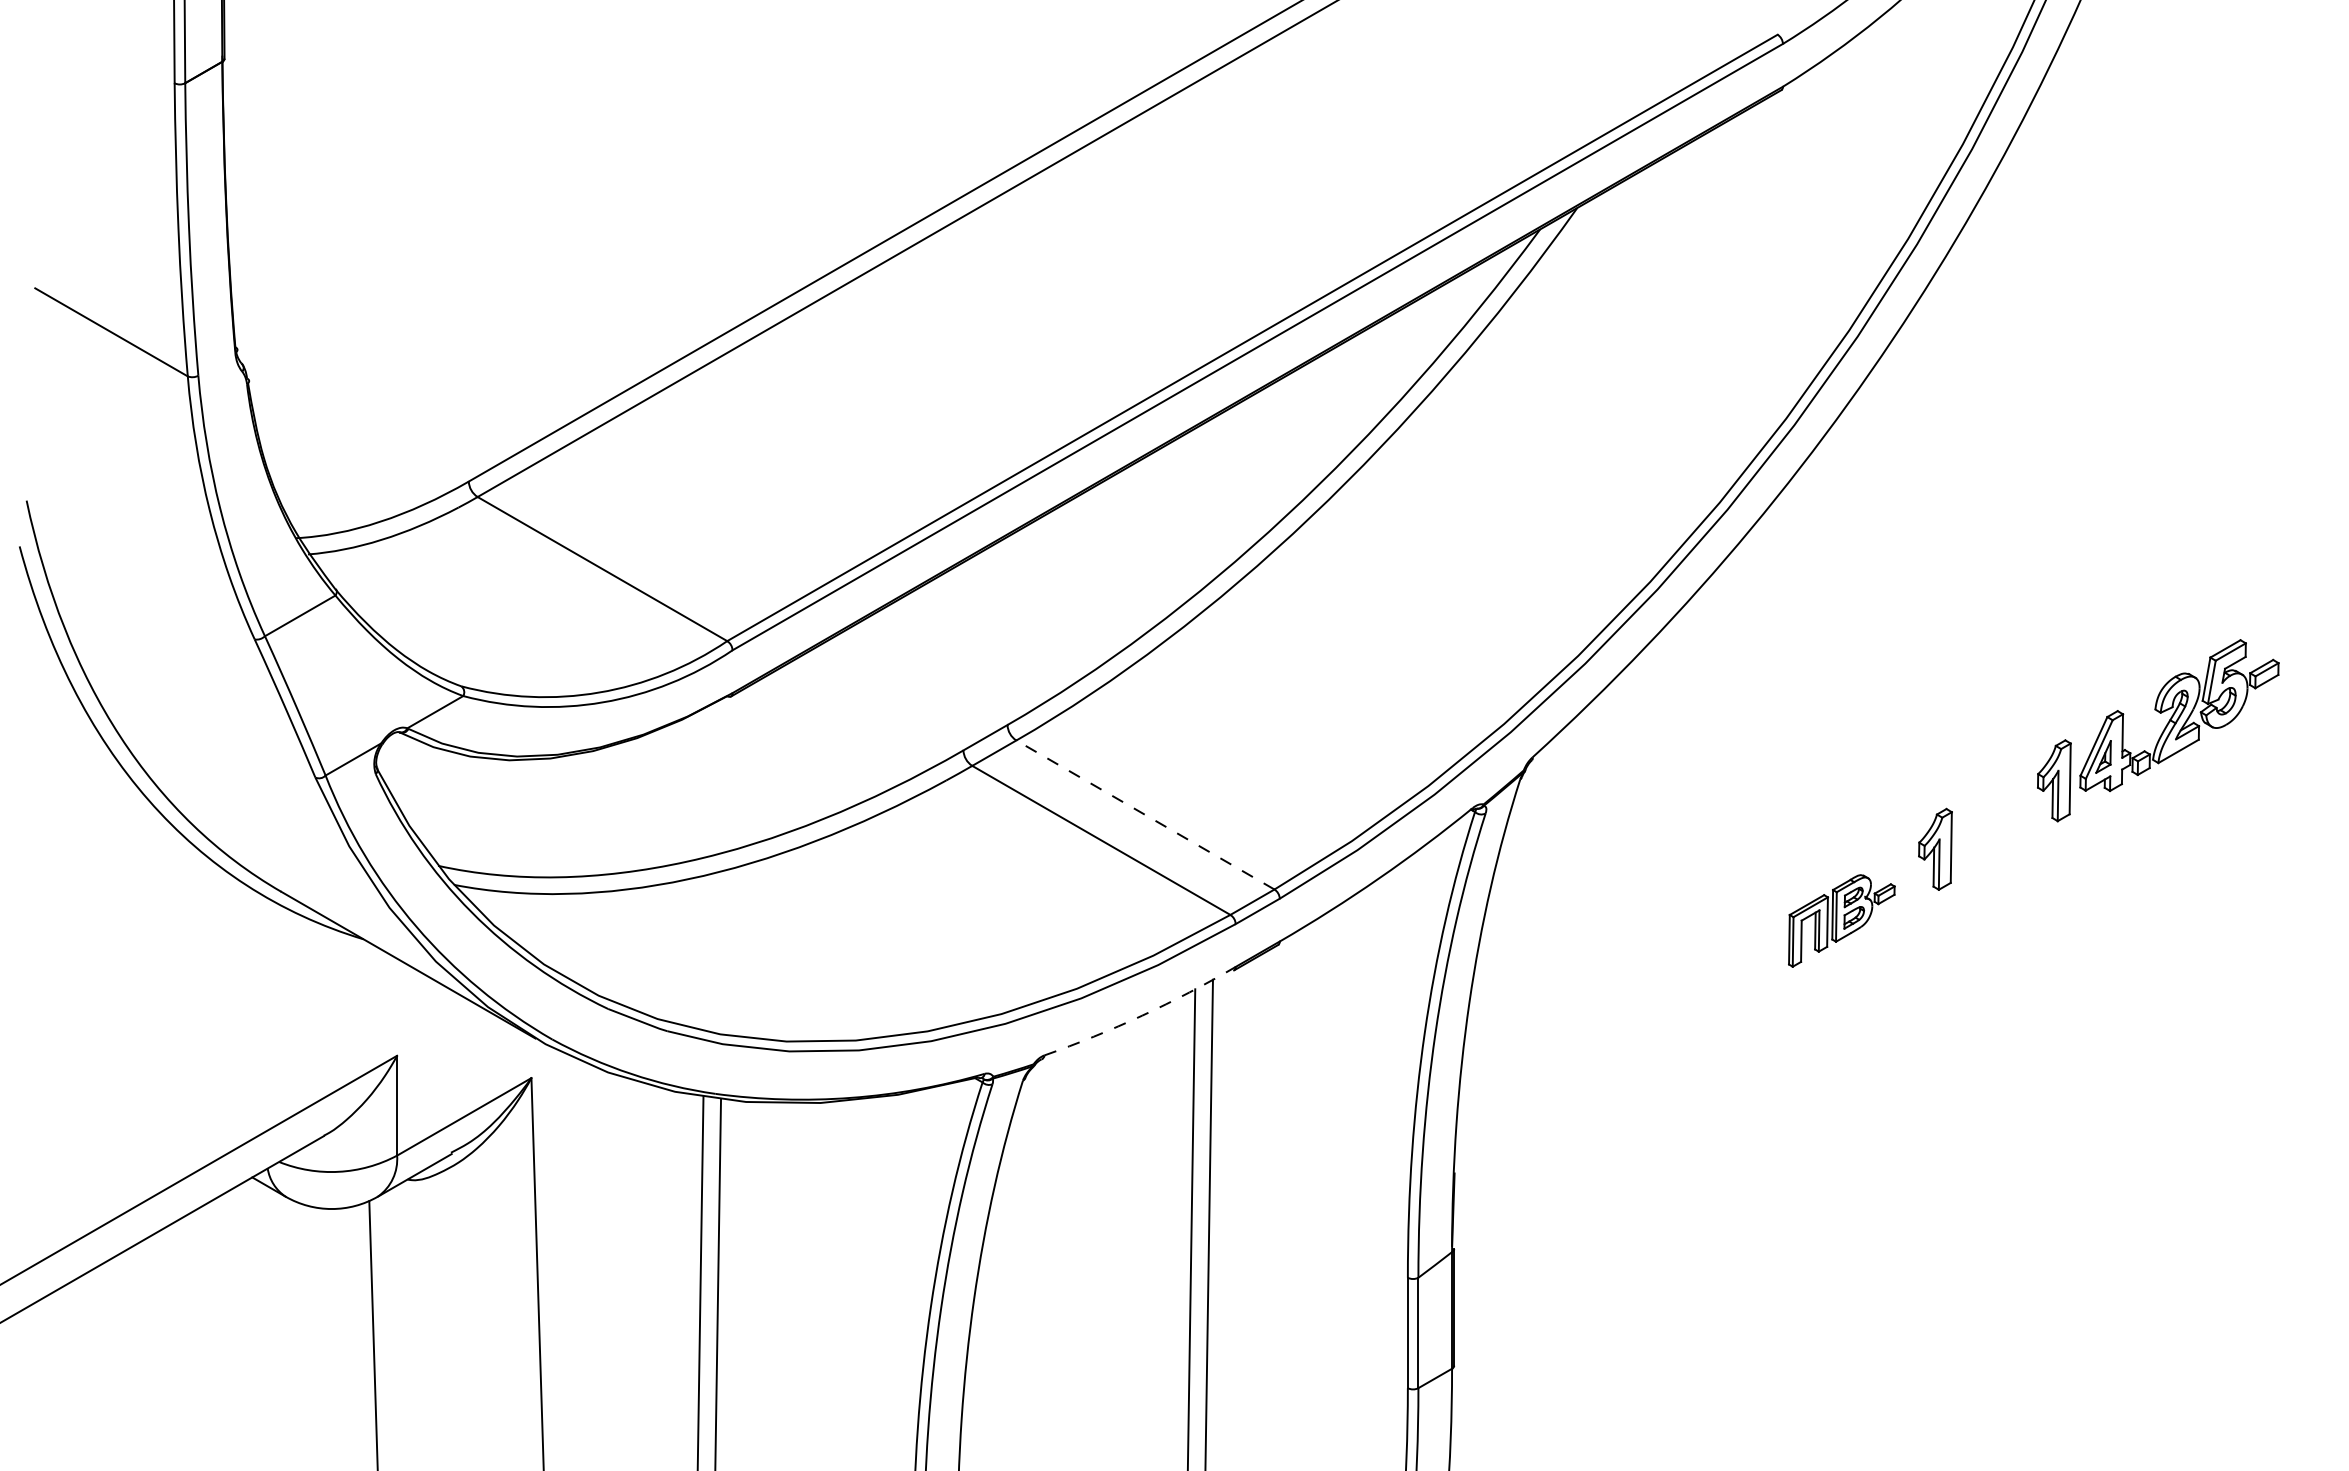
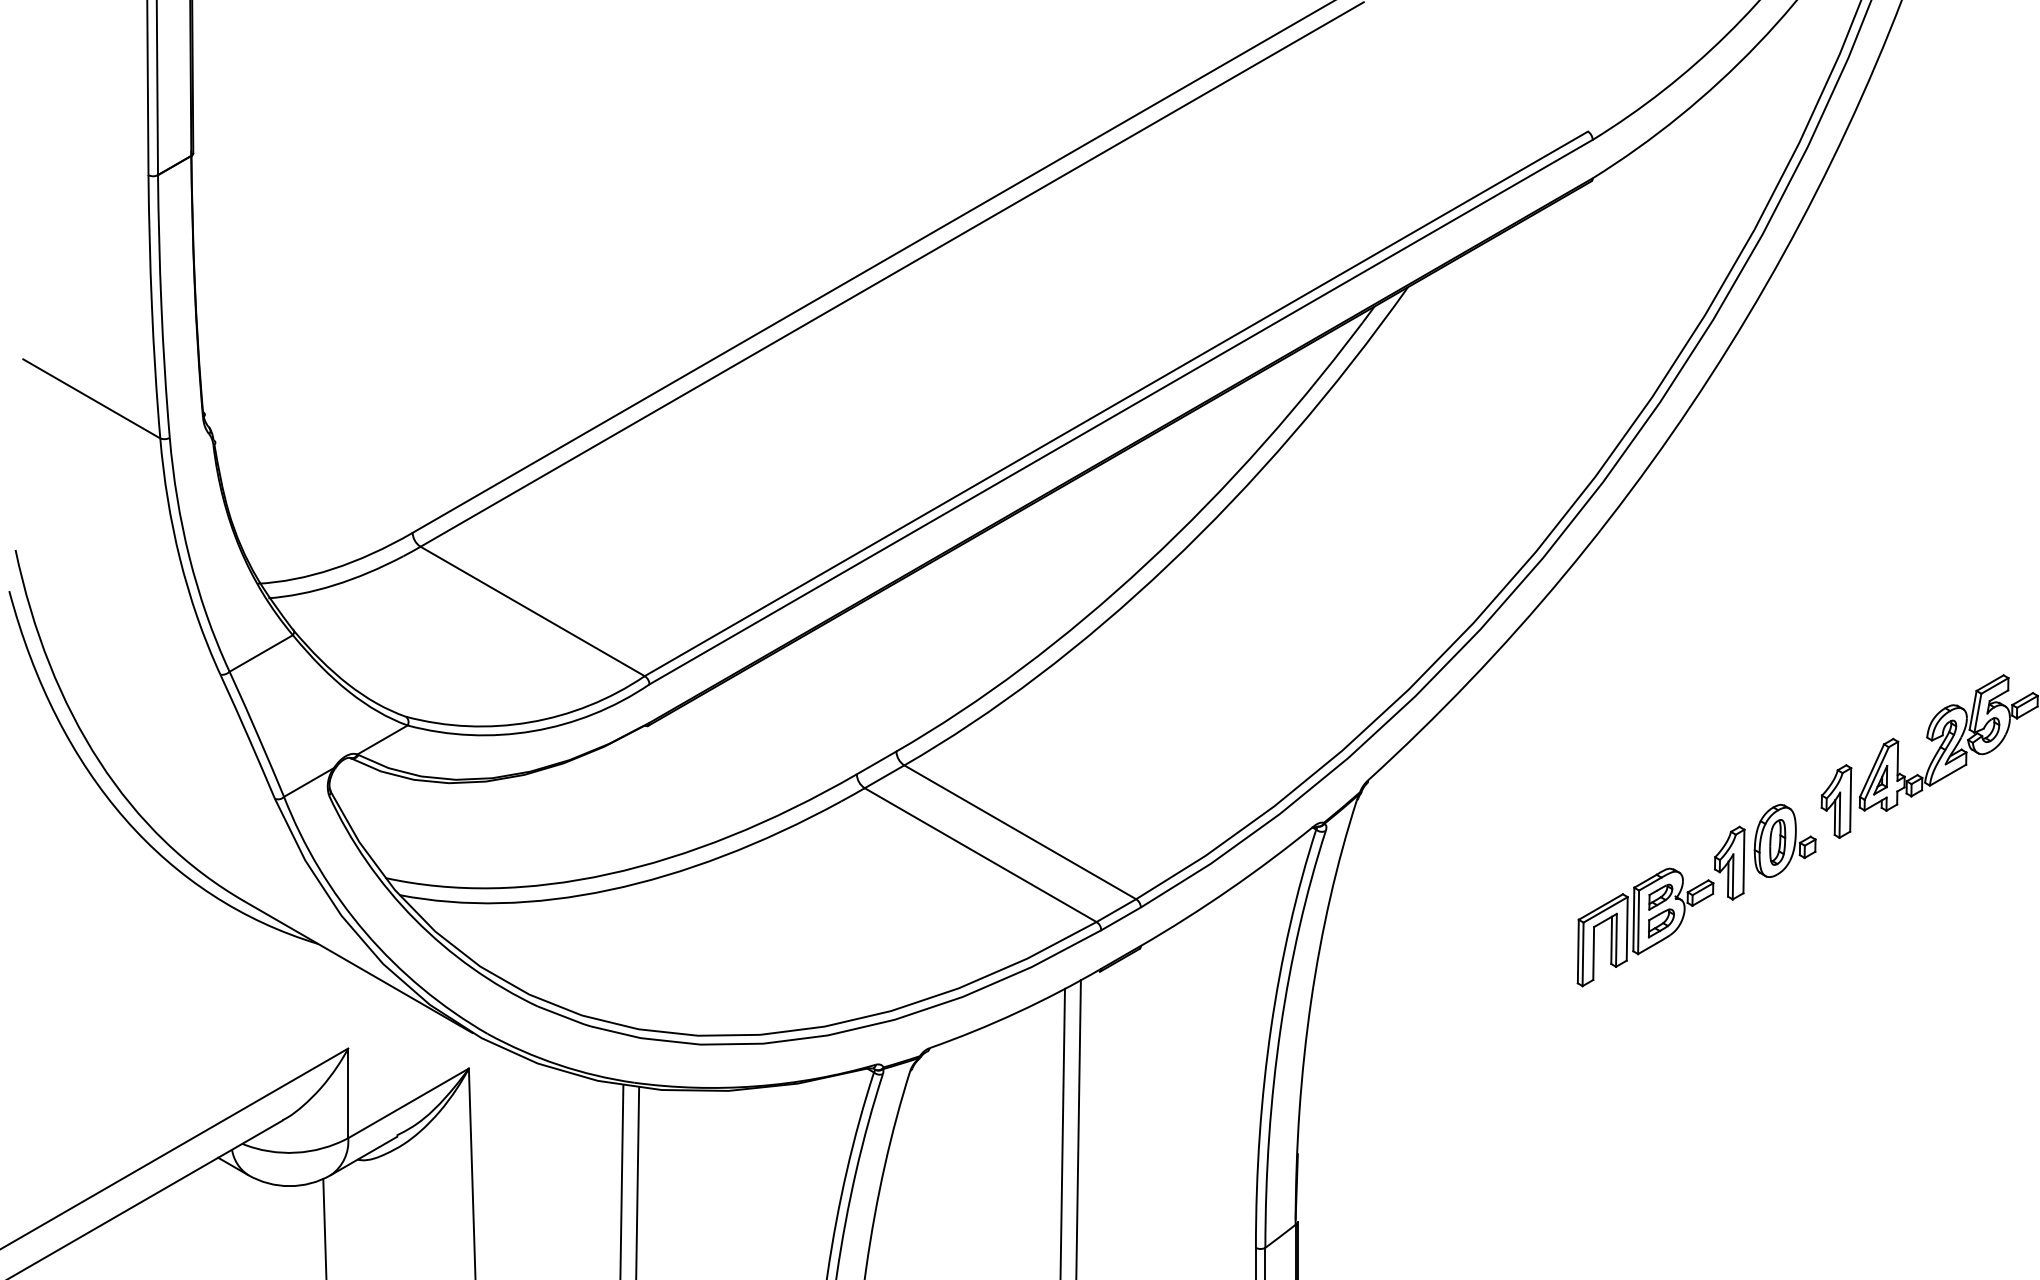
line: (1144, 814) -> (1019, 831), dashed -> solid
part: (1997, 824) -> (1785, 840), added
part: (1841, 920) -> (1645, 927), size x1.43
arc: (1142, 1015) -> (1017, 1012), dashed -> solid

